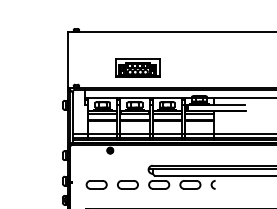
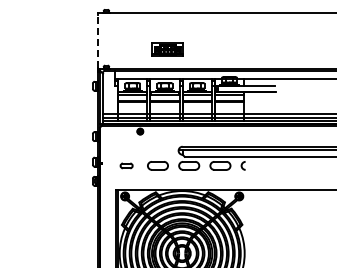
line: (68, 60) -> (98, 41), solid -> dashed
part: (137, 67) -> (167, 48), size x0.7
part: (96, 184) -> (126, 165), size x0.6

